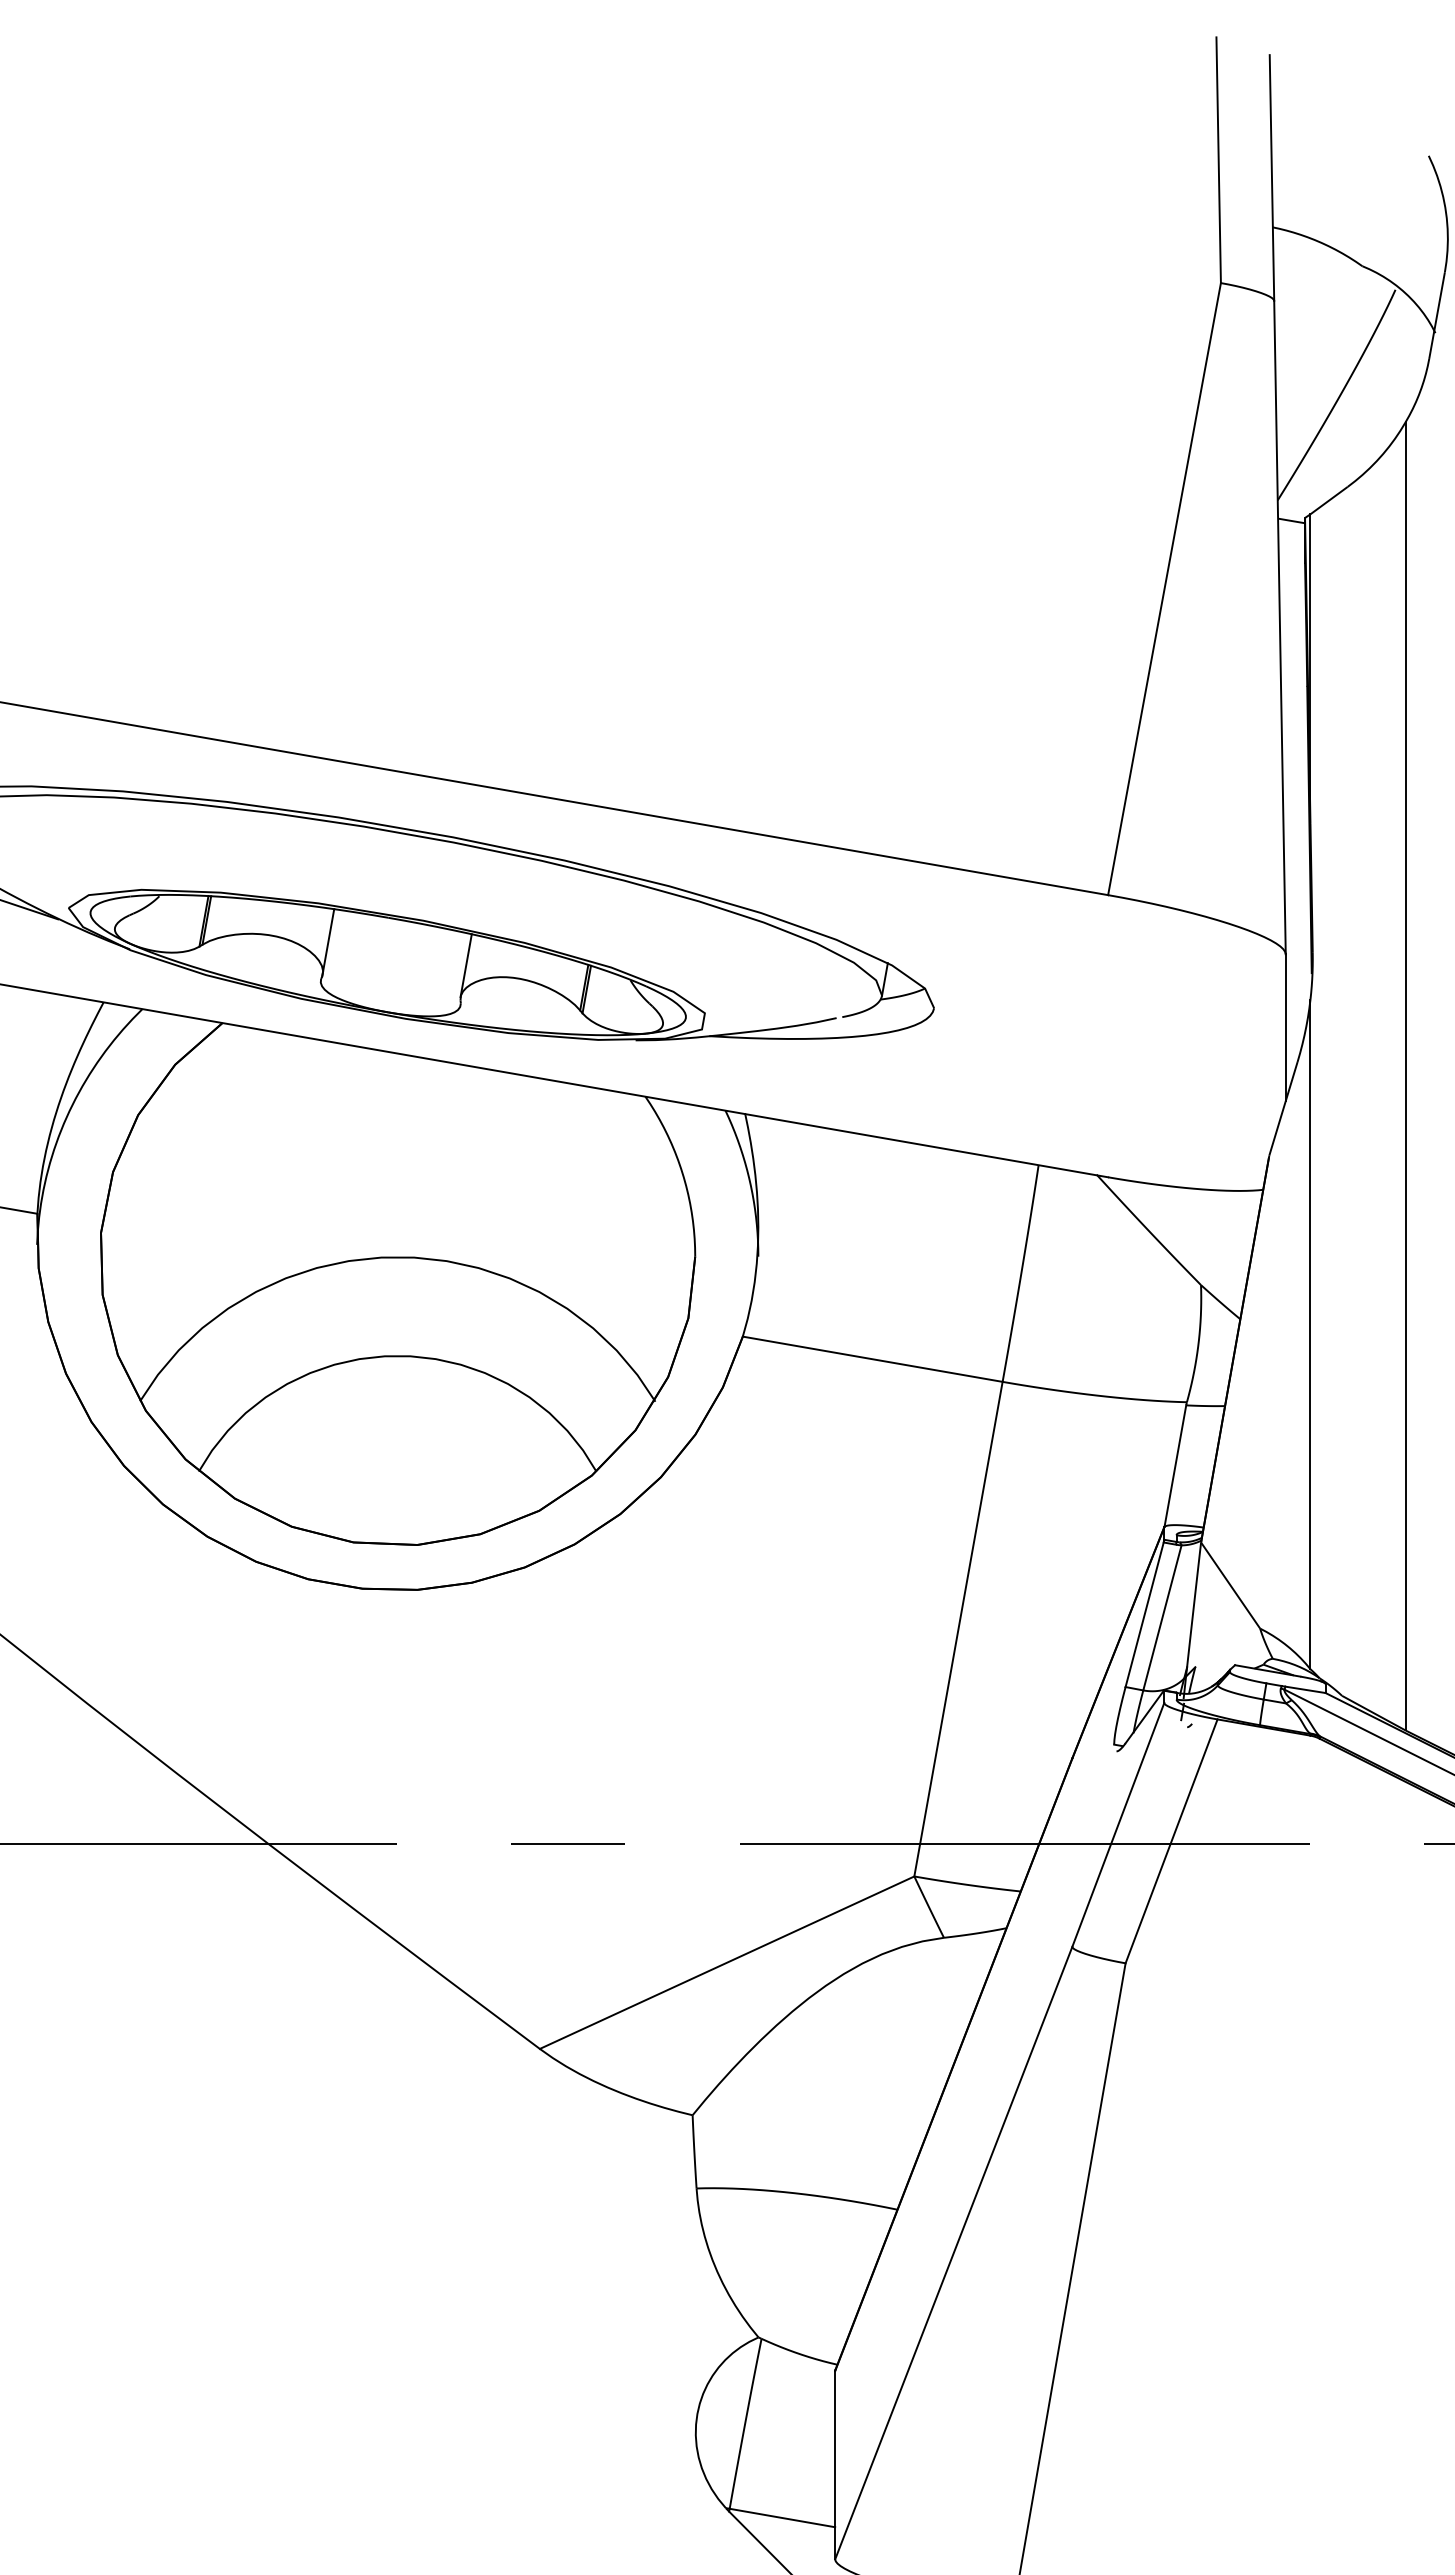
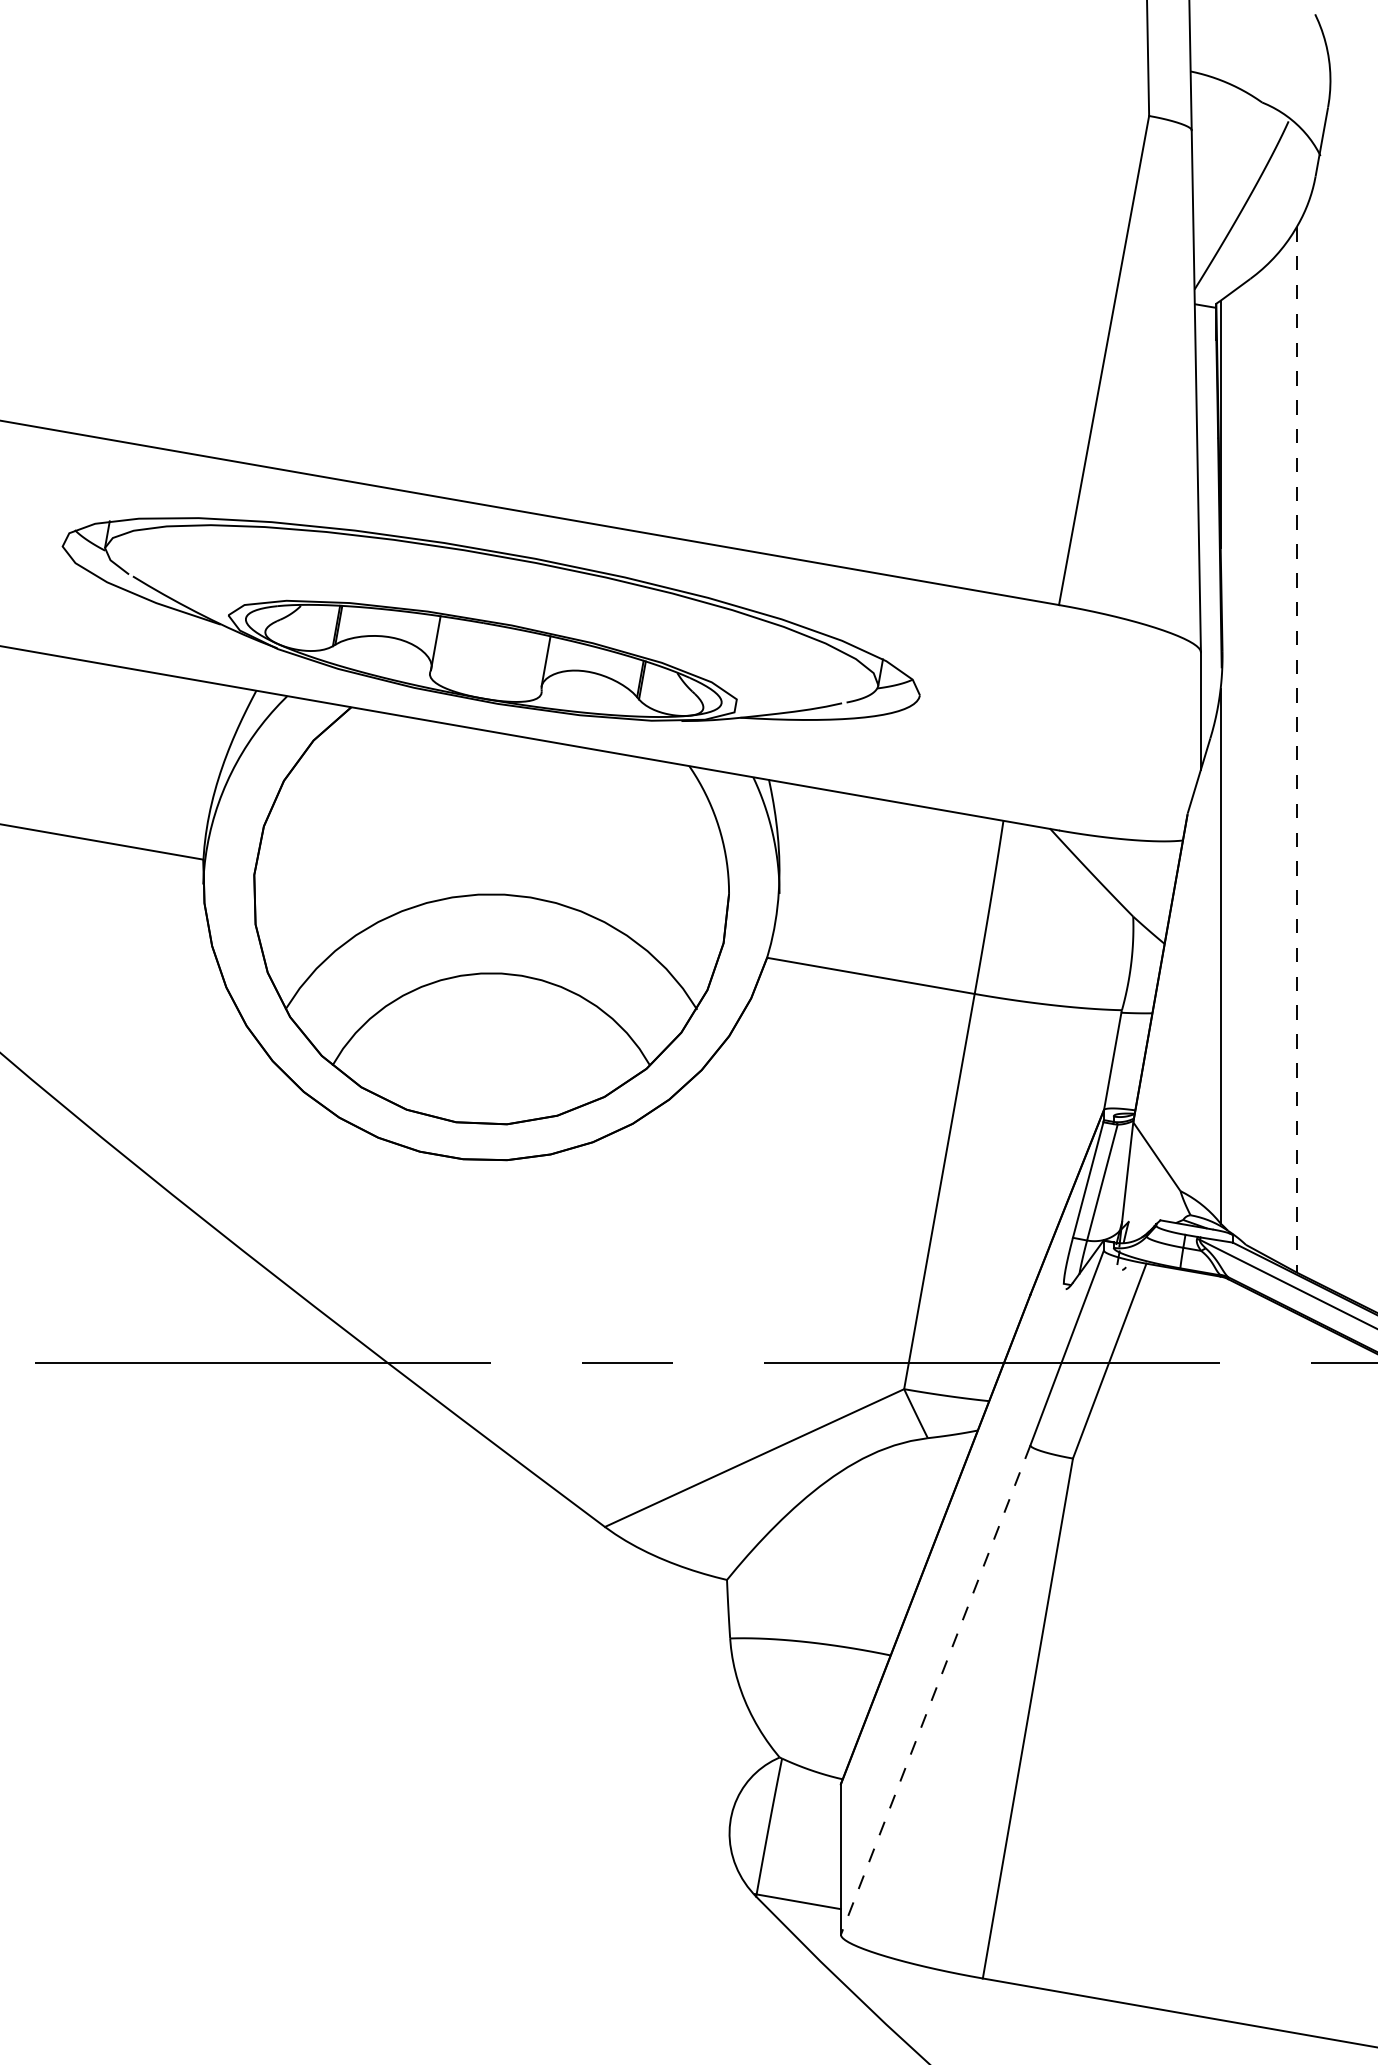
line: (1405, 1075) -> (1296, 749), solid -> dashed
line: (953, 2253) -> (935, 1690), solid -> dashed

